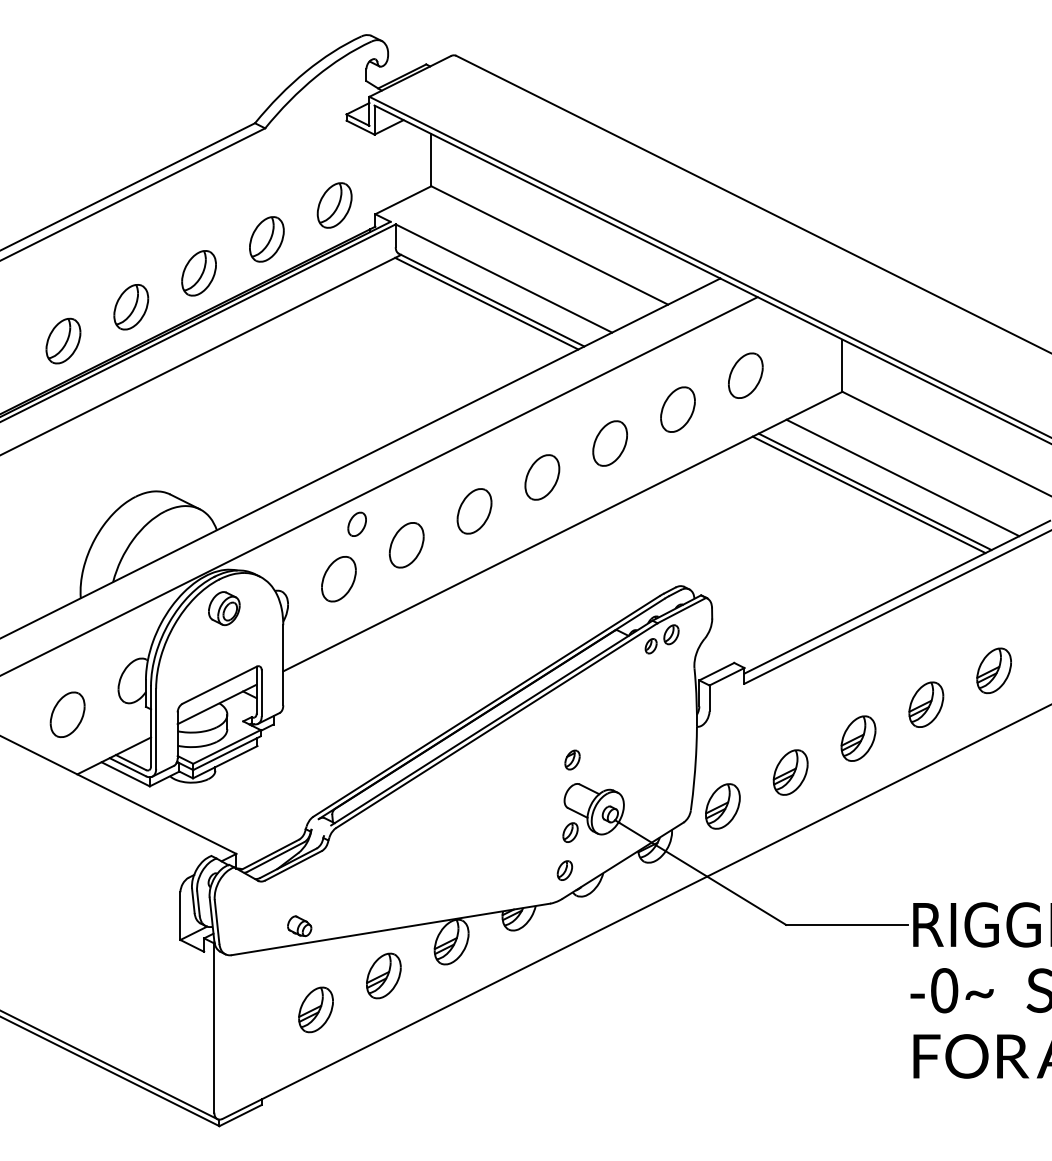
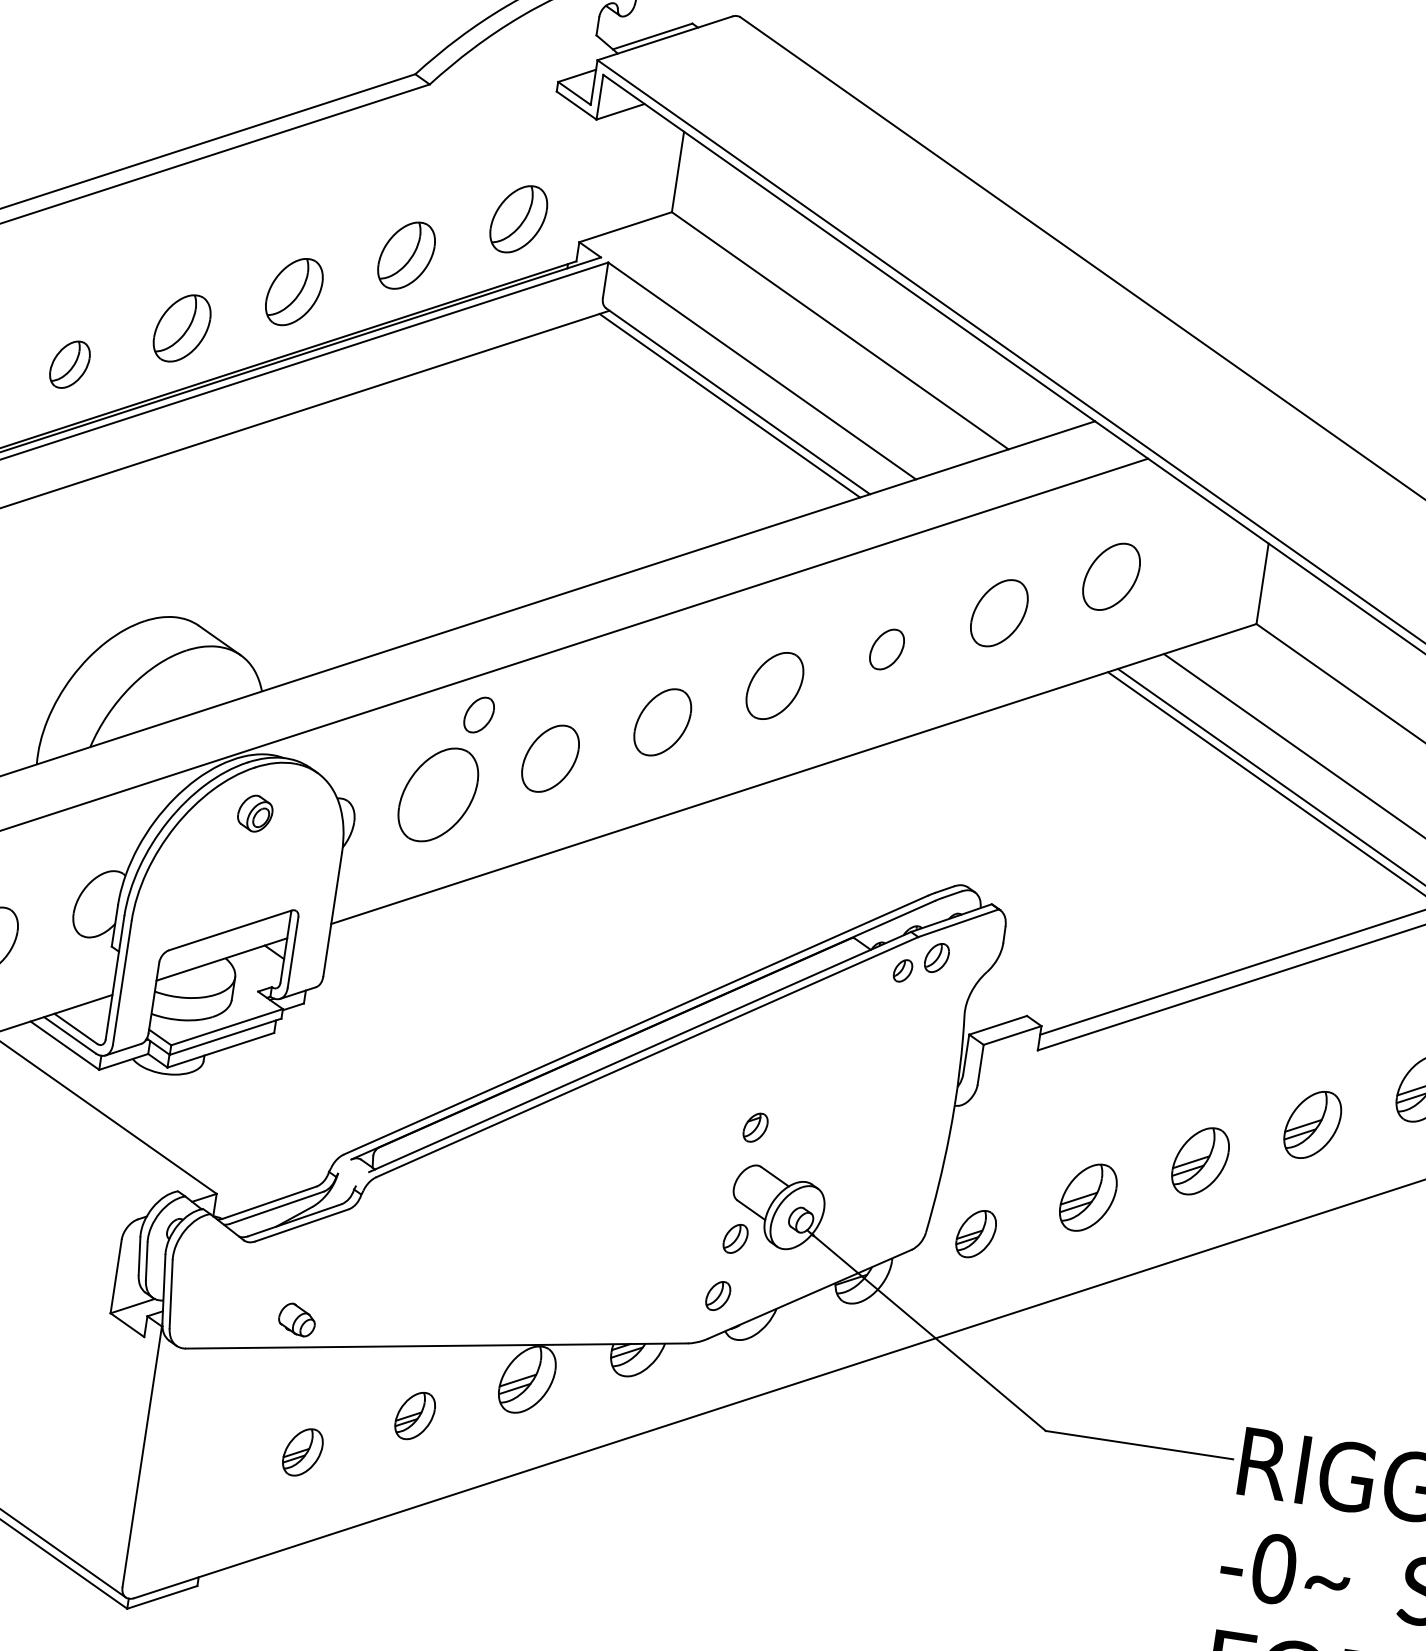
part: (63, 340) -> (70, 363), size x0.7
part: (609, 443) -> (886, 649), size x0.6
part: (338, 579) -> (437, 795), size x1.4
part: (224, 608) -> (255, 813), size x0.7
part: (722, 806) -> (975, 1234), size x0.7
part: (383, 975) -> (414, 1415), size x0.7
part: (315, 1009) -> (302, 1451), size x0.7

